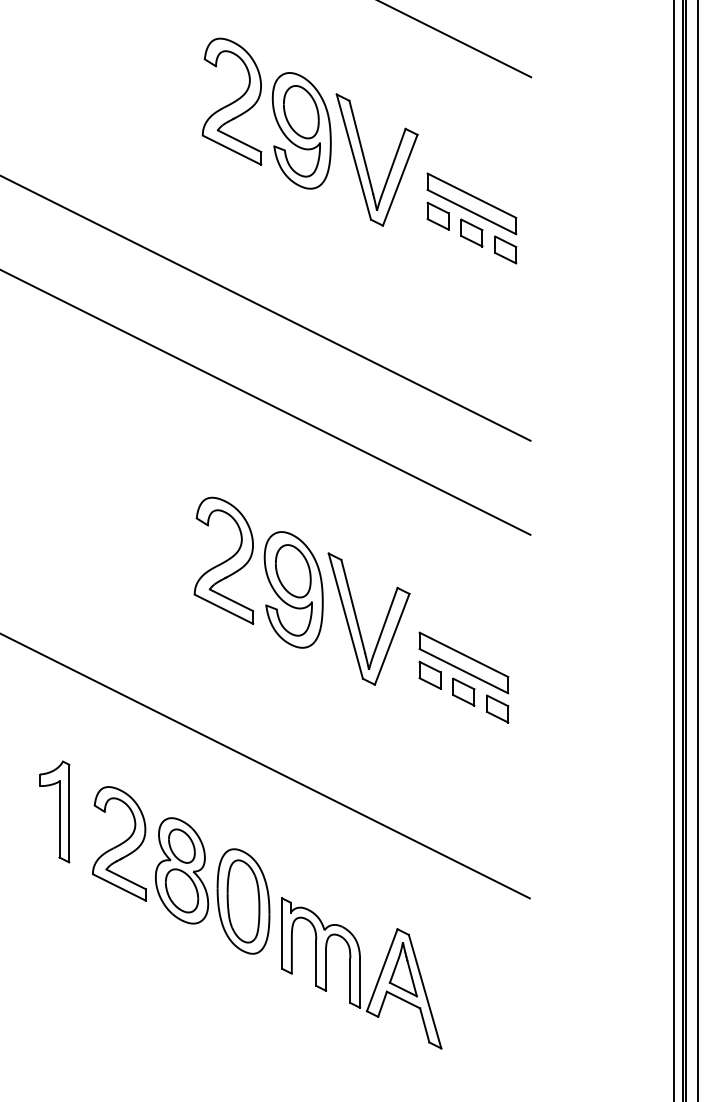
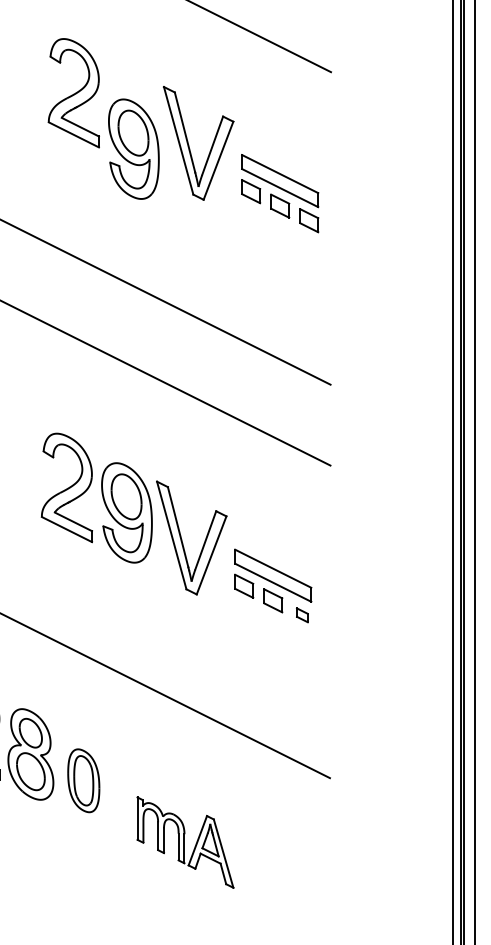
part: (301, 130) -> (133, 148), moved
part: (497, 708) -> (302, 614), size x0.6
part: (243, 901) -> (83, 780), size x0.7
part: (361, 973) -> (185, 842), size x0.7

